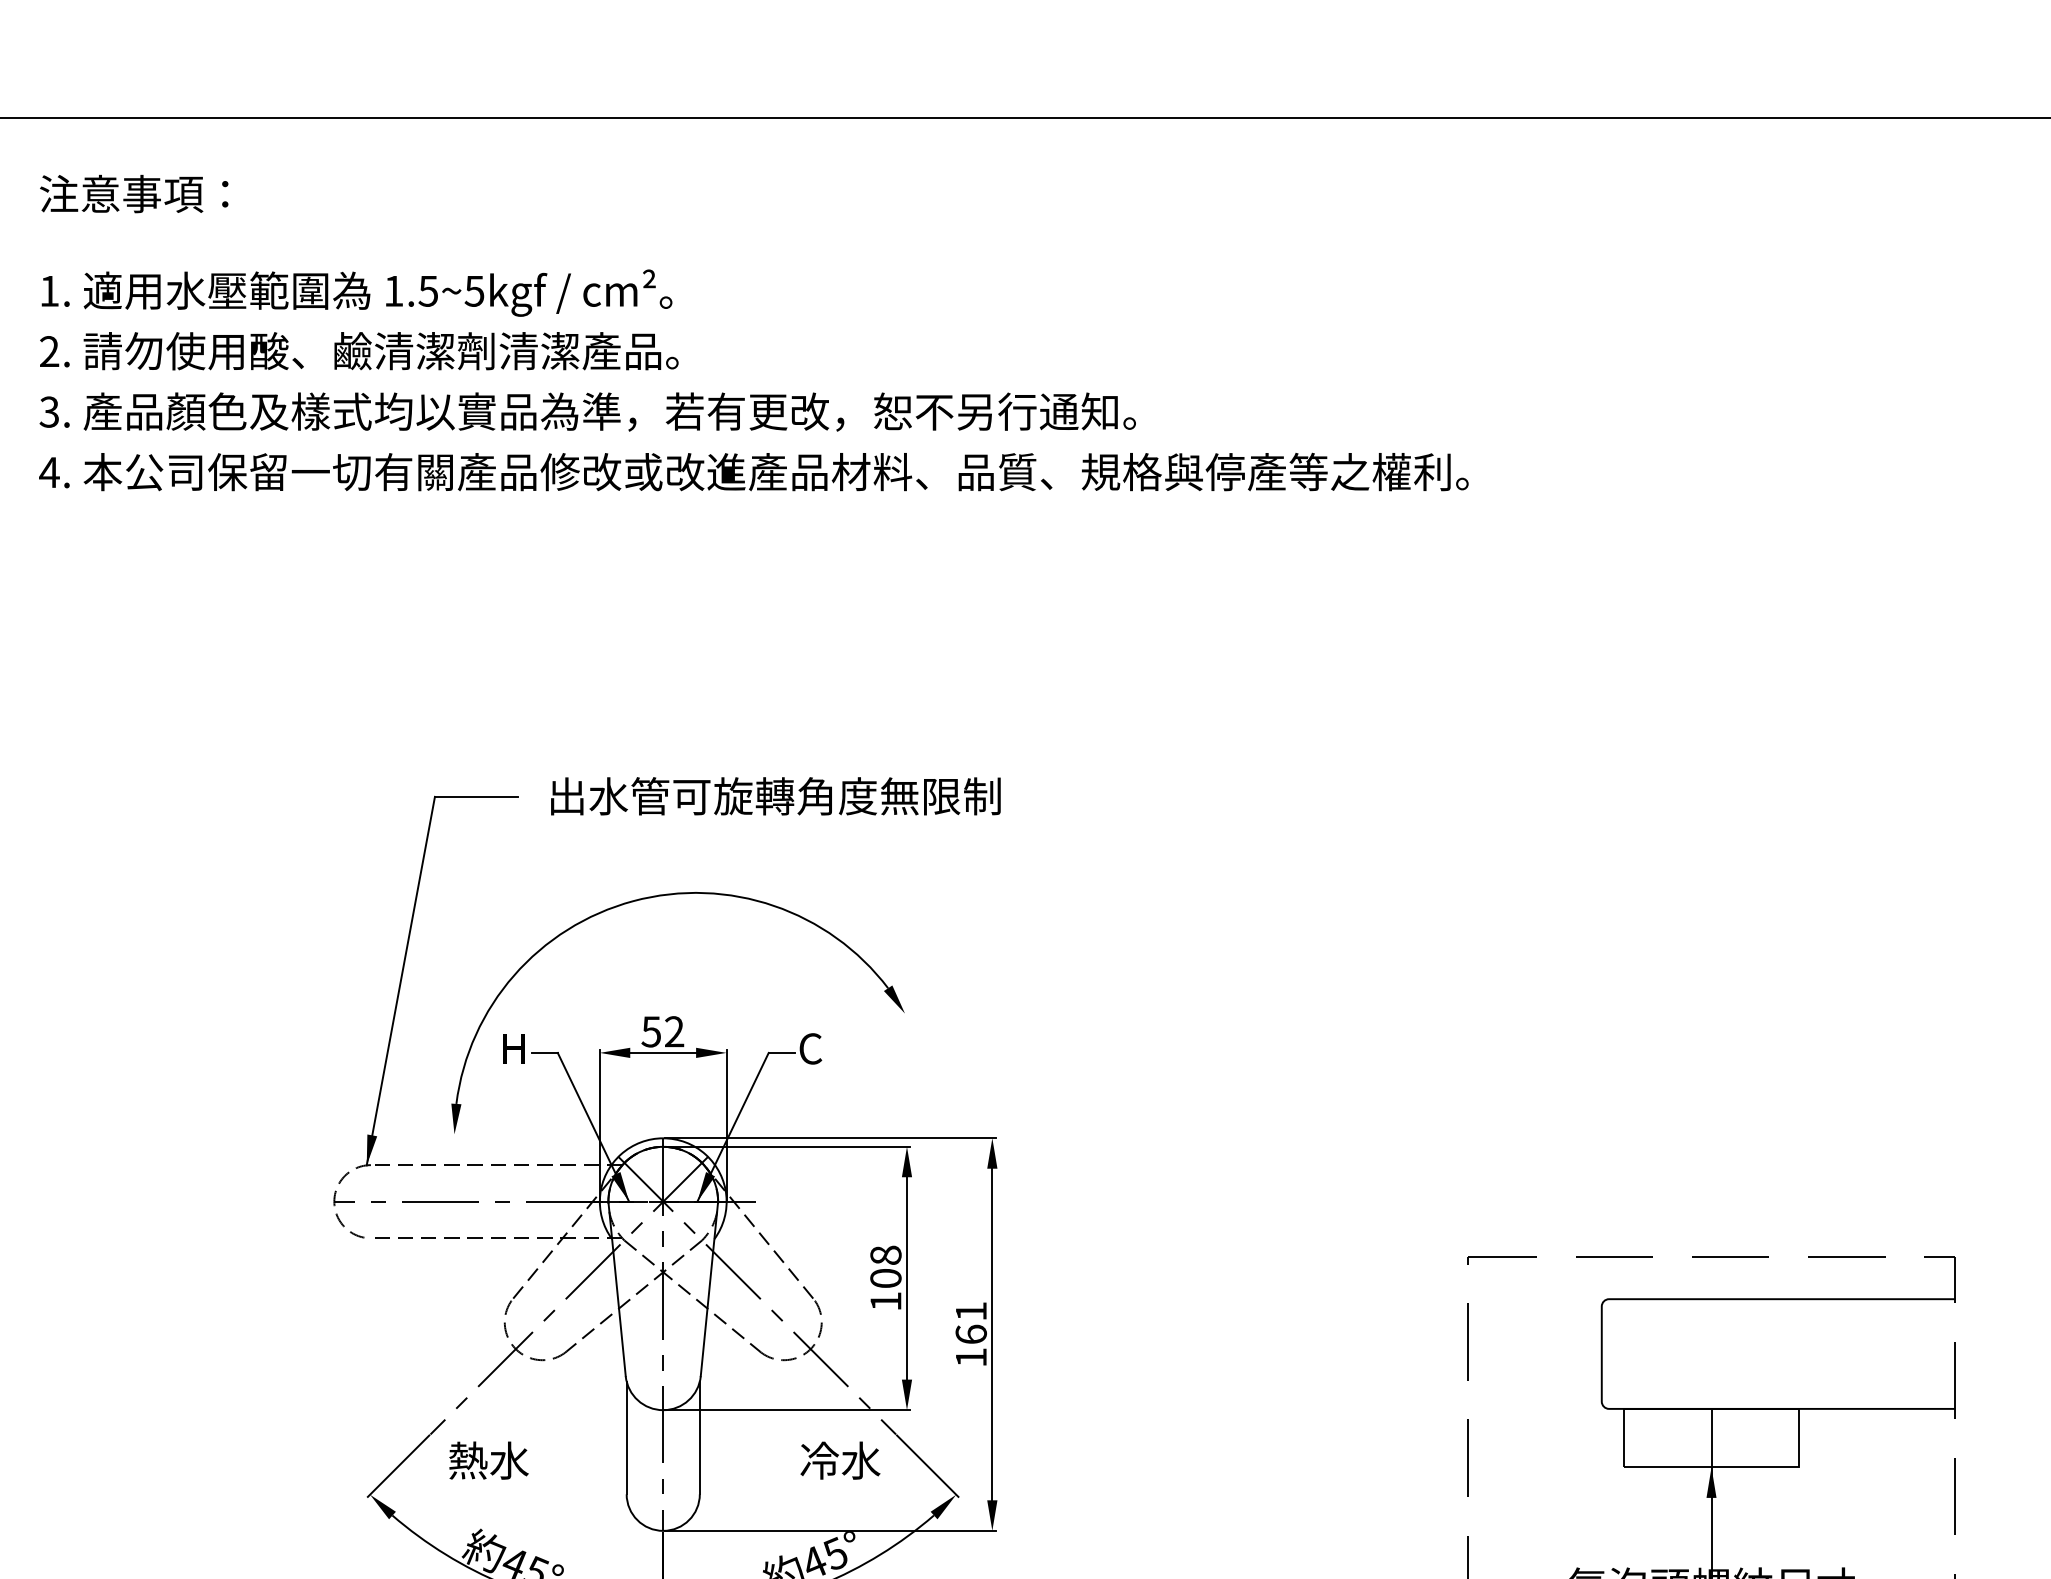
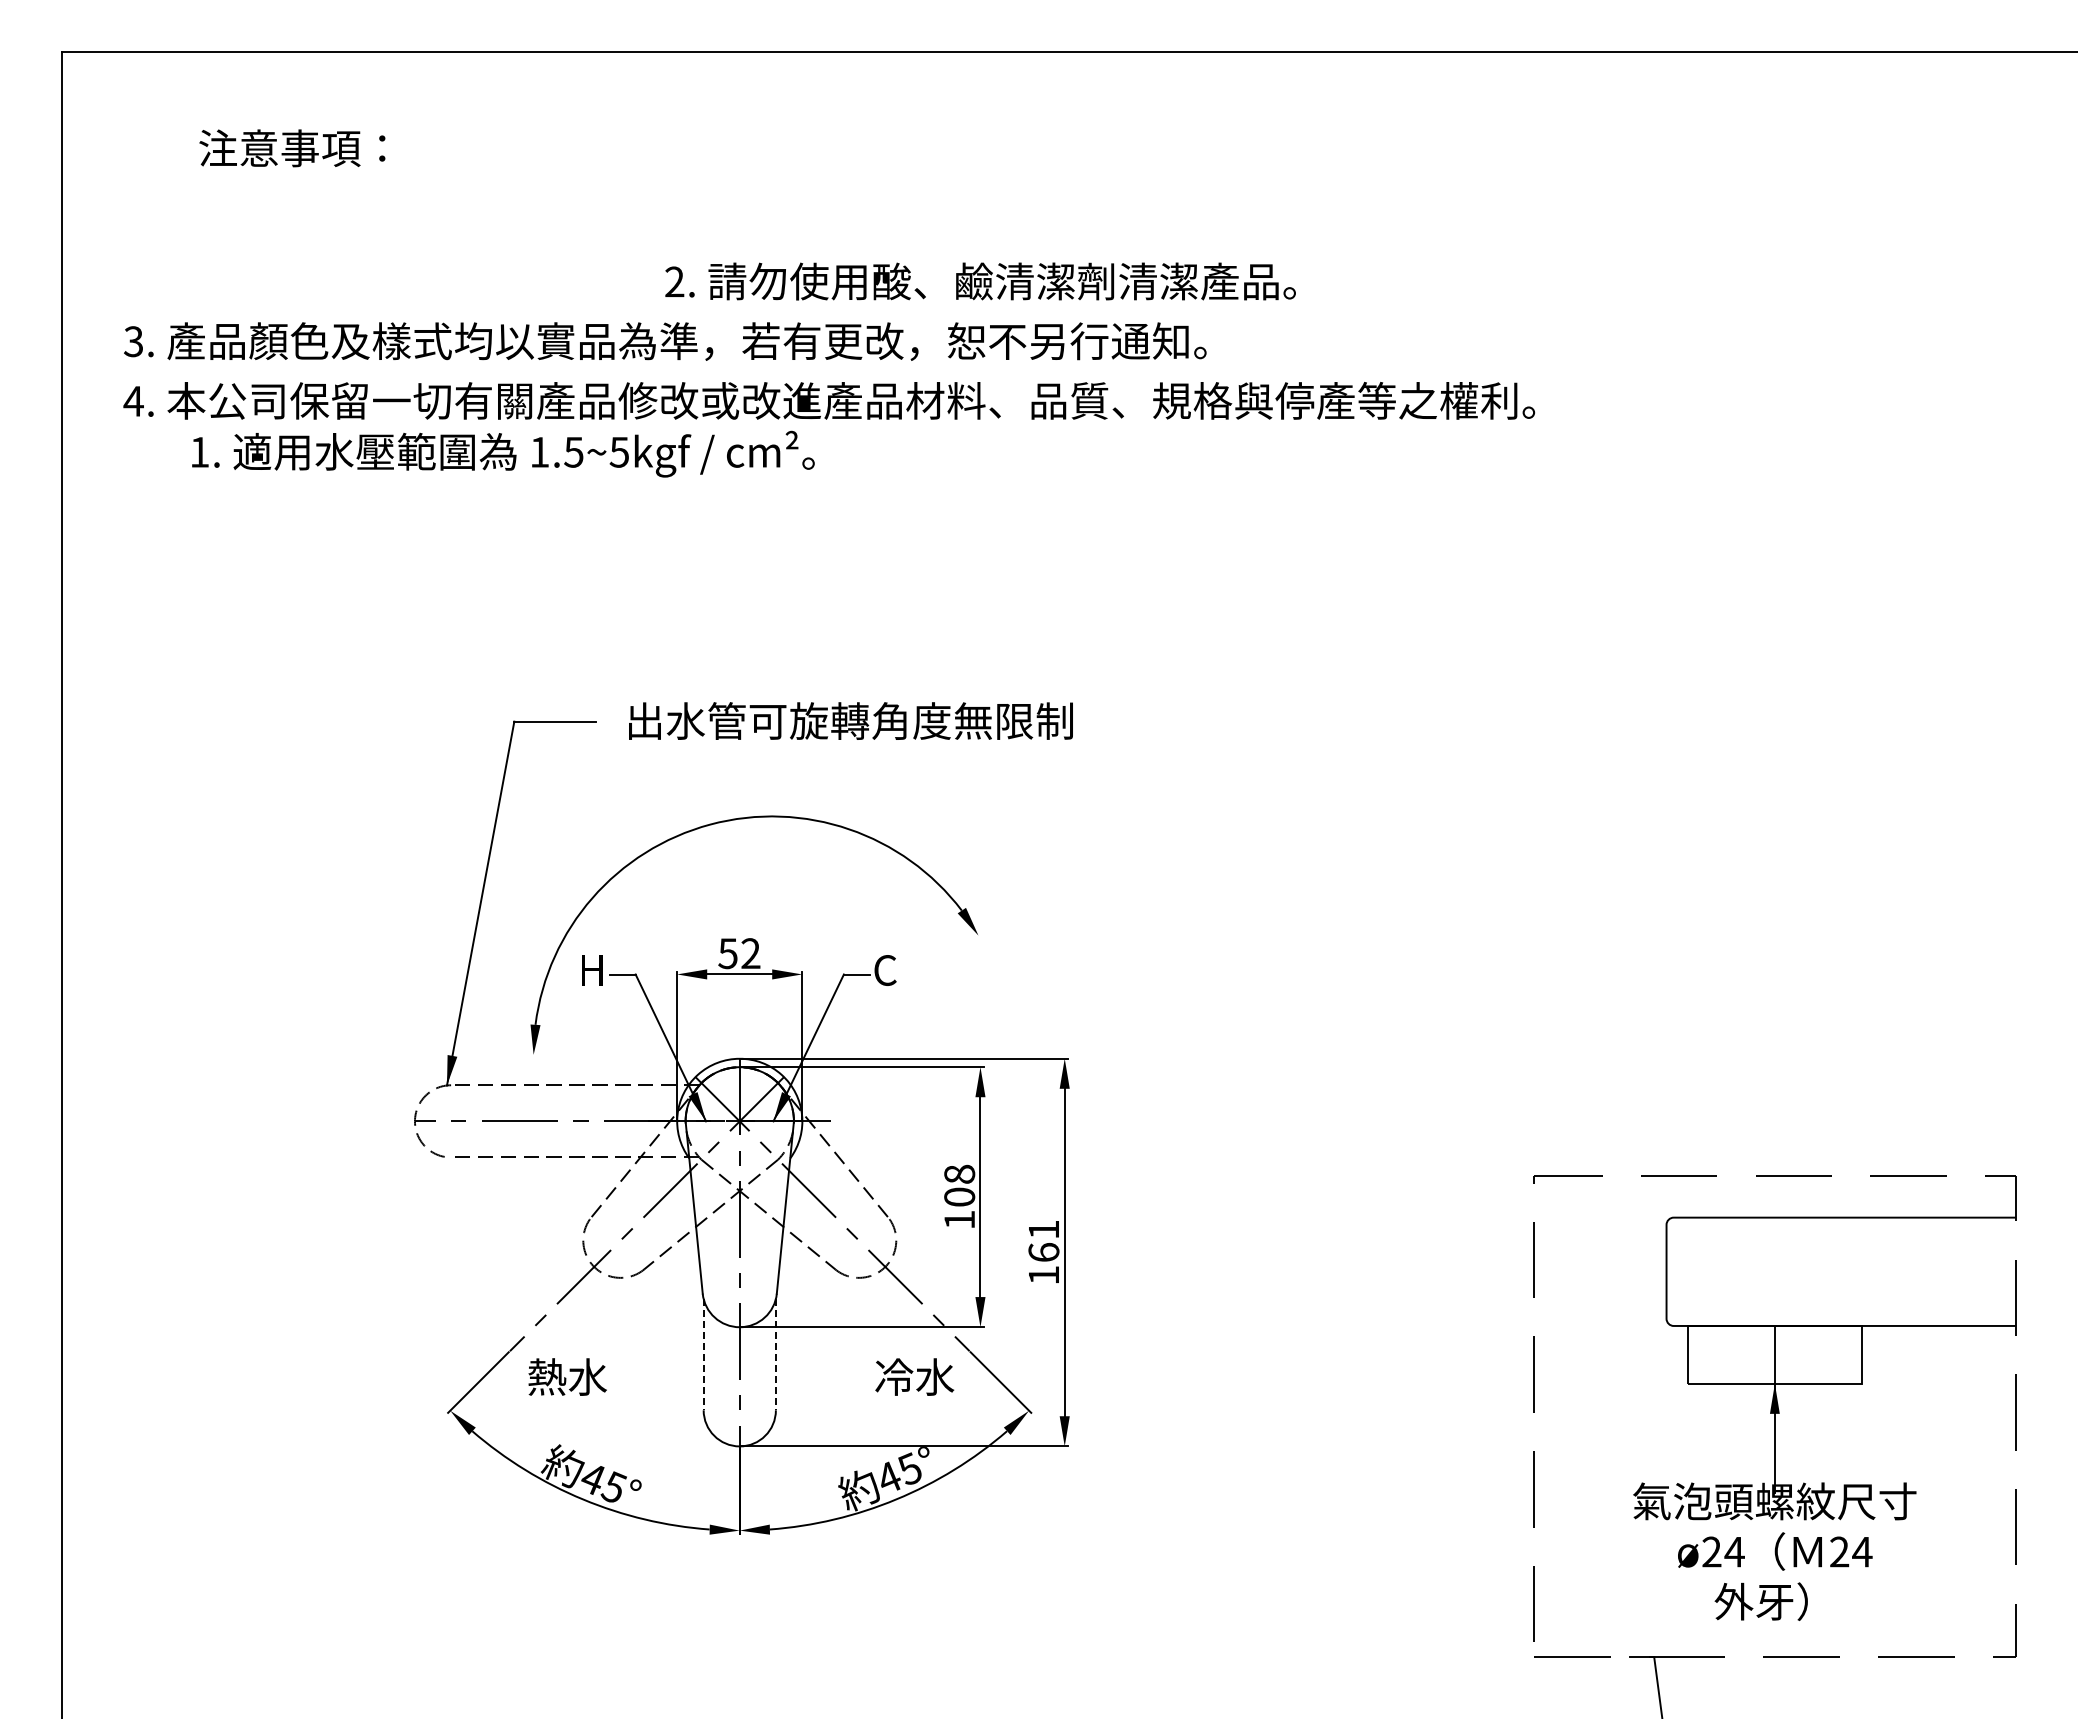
text: (134, 194) -> (292, 148), moved
text: (357, 292) -> (503, 453), moved
text: (359, 351) -> (980, 281), moved
line: (626, 1437) -> (703, 1354), solid -> dashed
line: (699, 1437) -> (775, 1354), solid -> dashed

